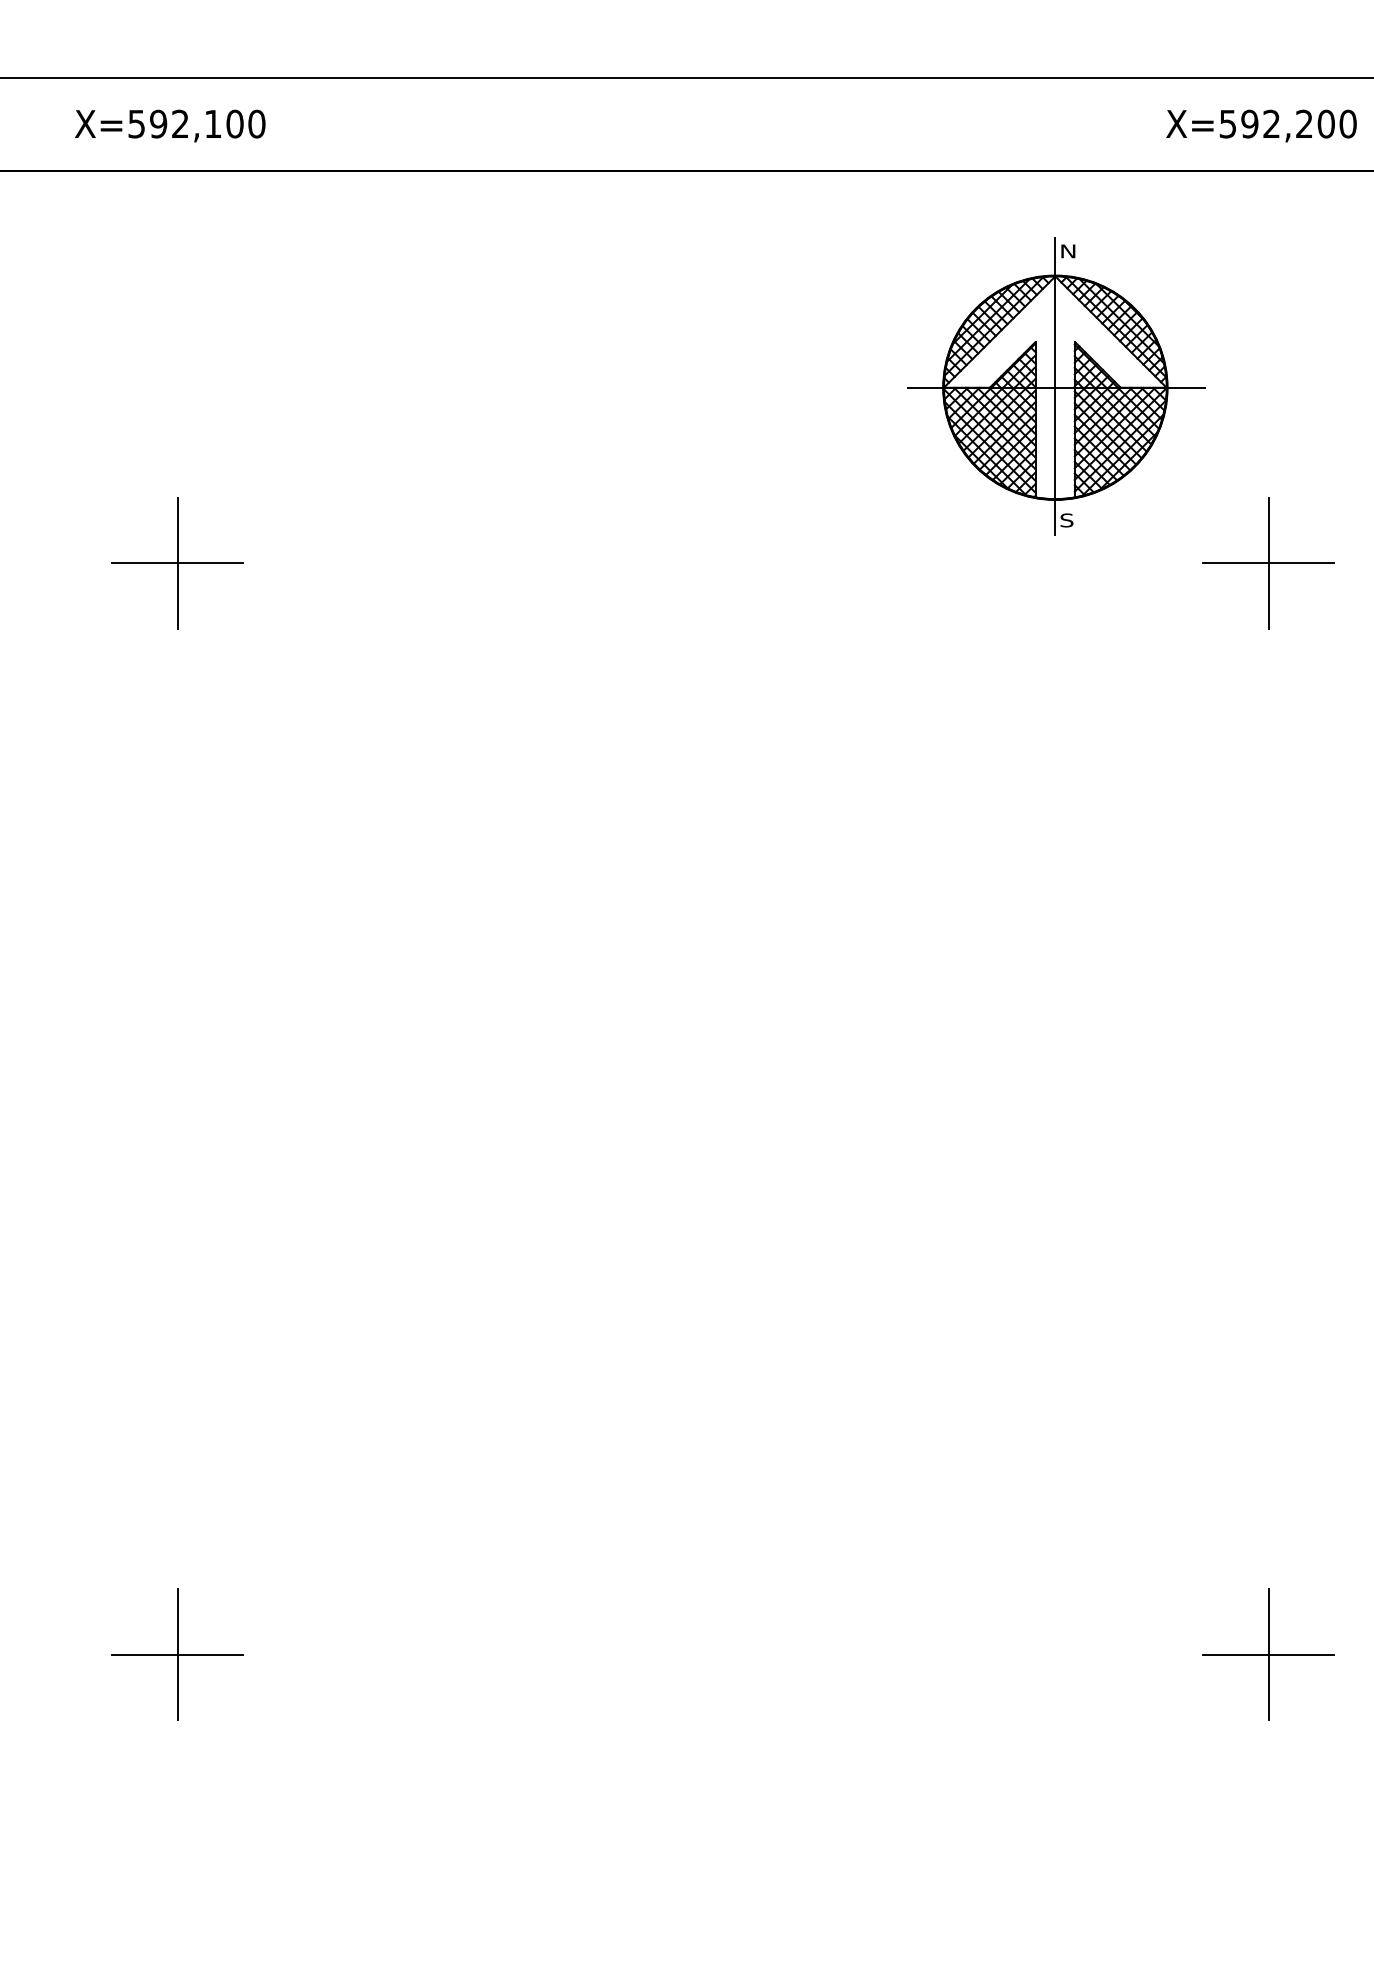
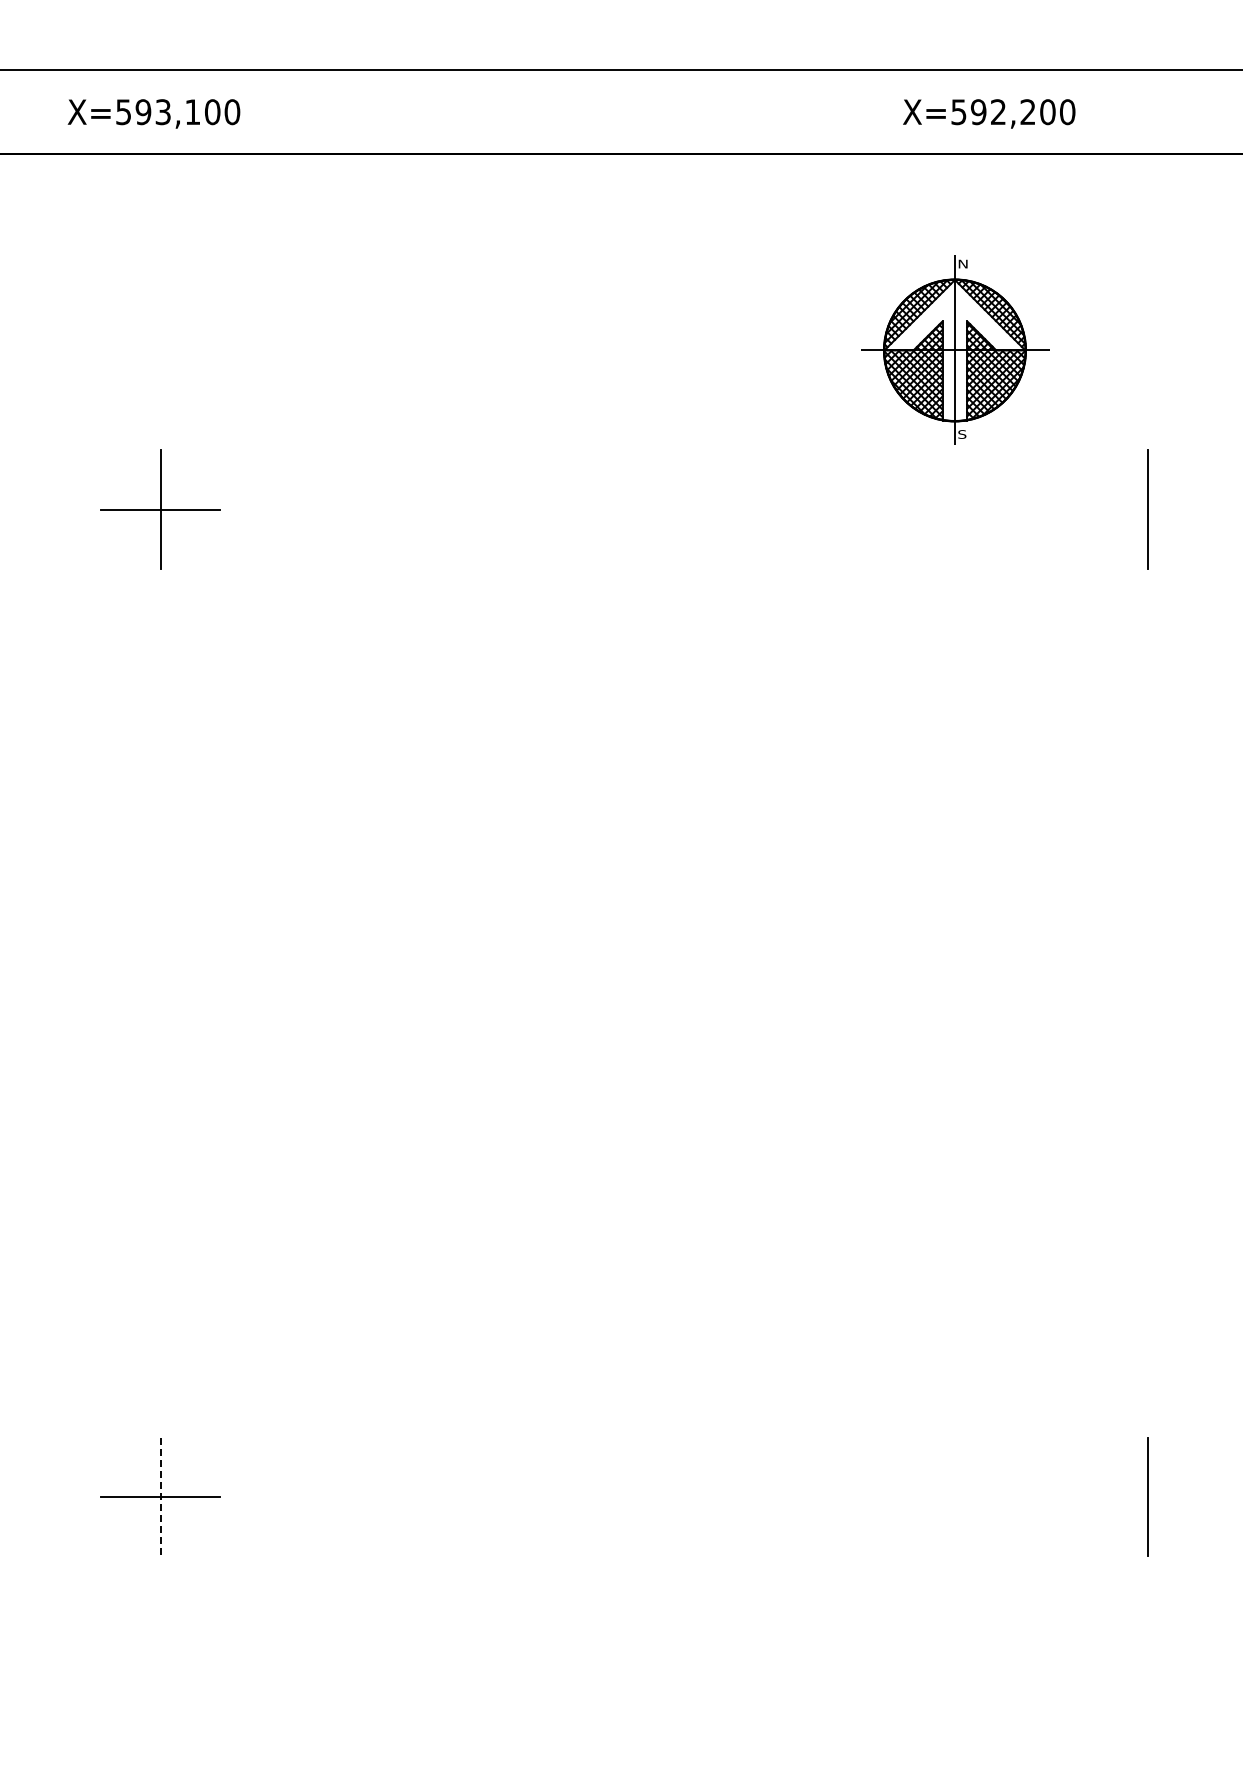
text: (179, 124) -> (162, 112), X=592,100 -> X=593,100
text: (1261, 125) -> (989, 113), moved
part: (1056, 386) -> (955, 349), size x0.7
line: (1268, 563) -> (1147, 509), removed
line: (1268, 1654) -> (1147, 1496), removed
line: (177, 1655) -> (160, 1497), solid -> dashed

